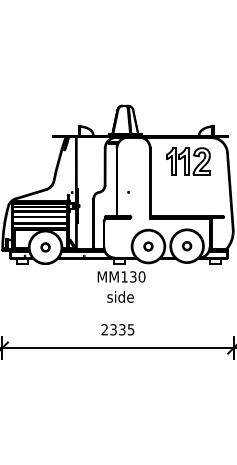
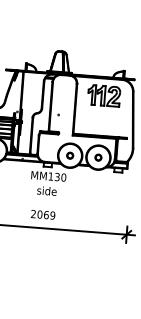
text: (122, 329) -> (46, 214), 2335 -> 2069

